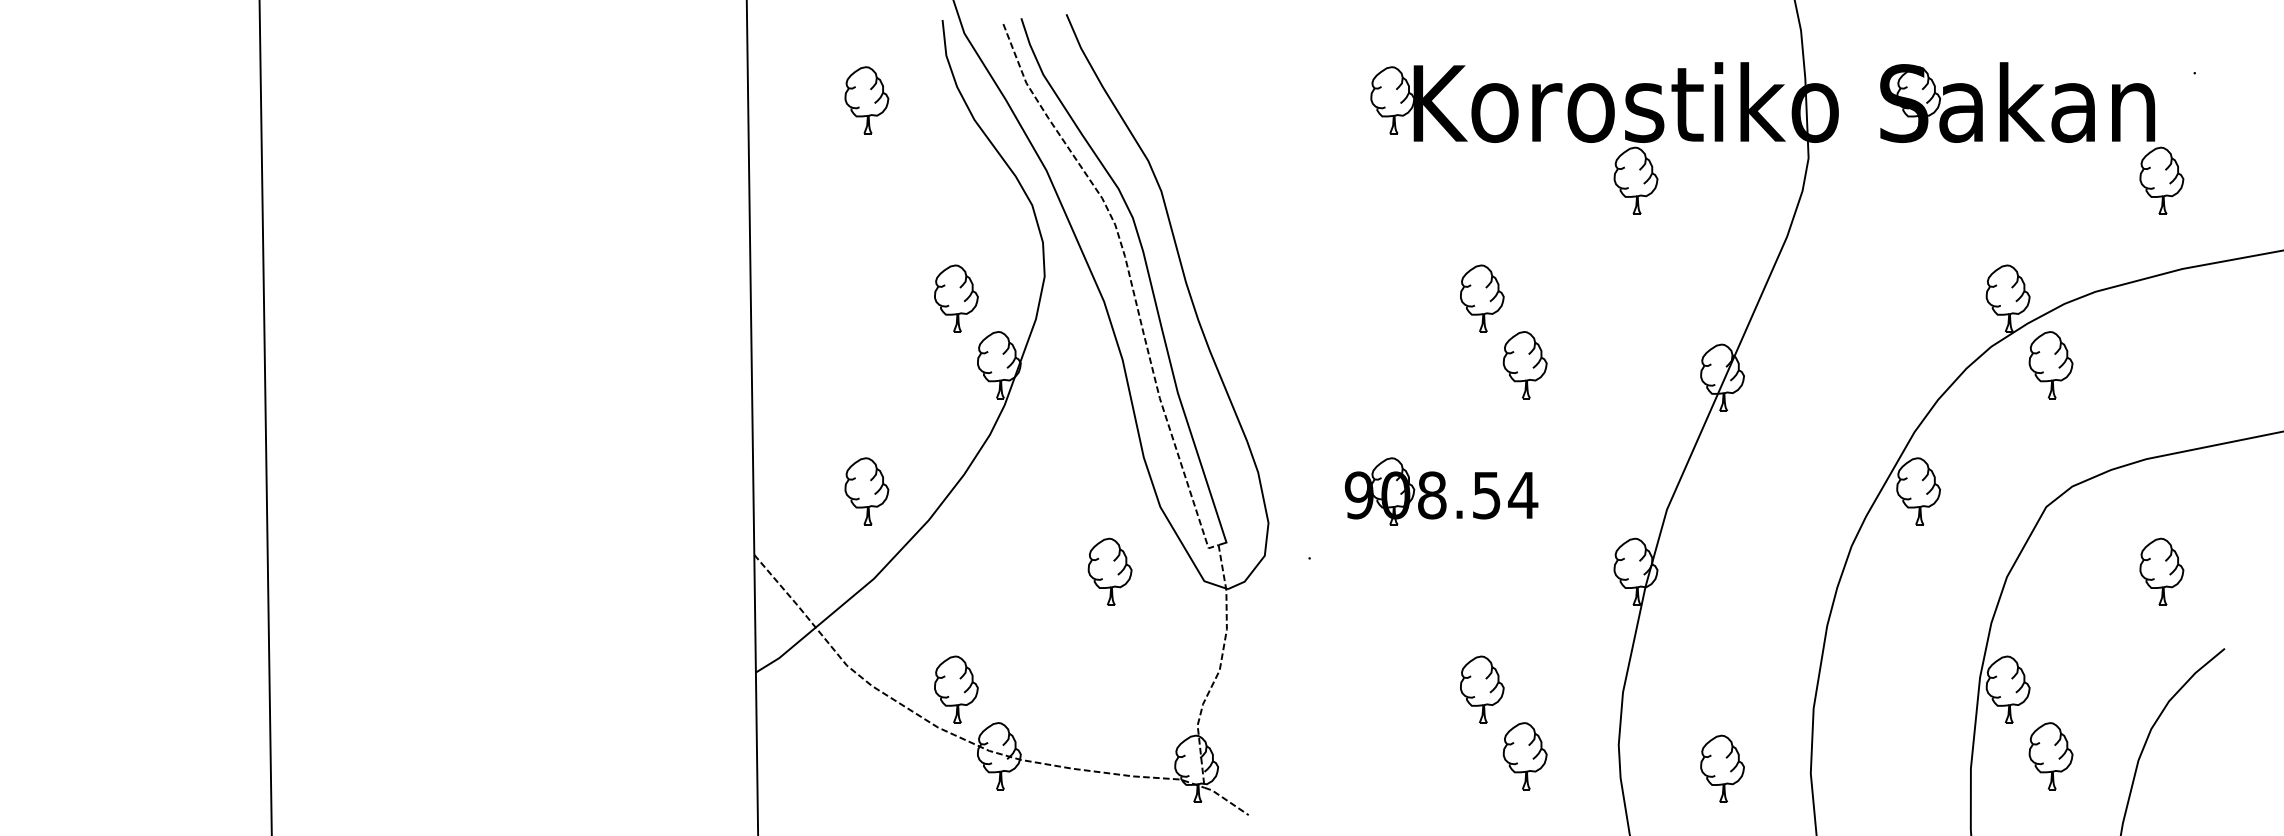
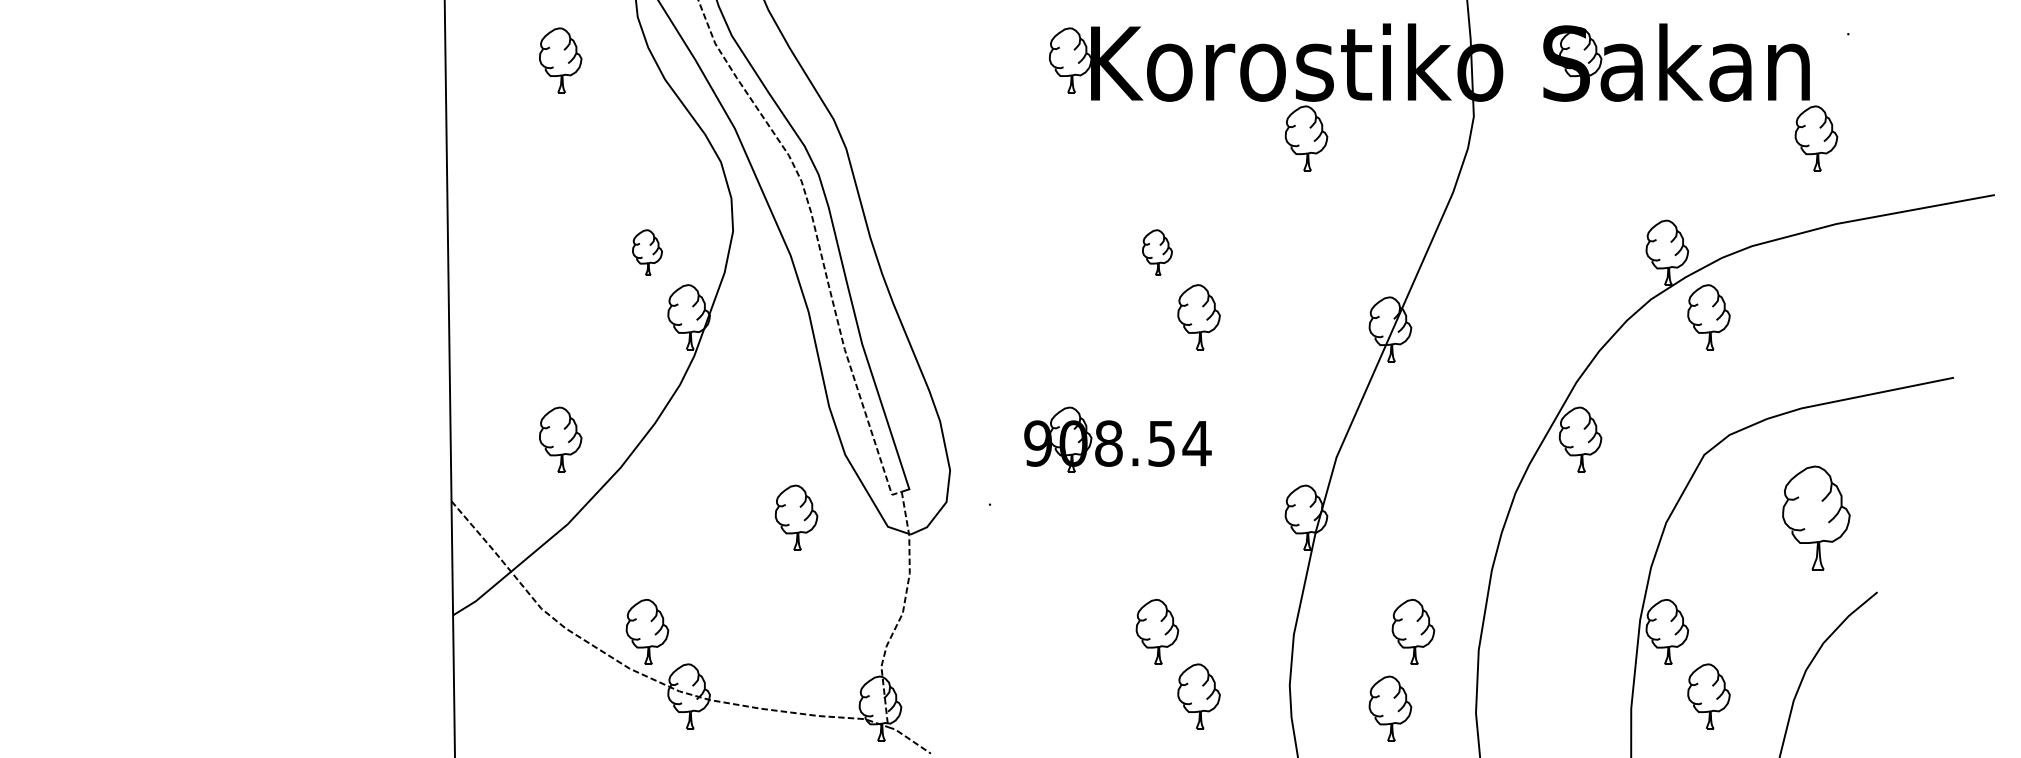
part: (956, 298) -> (647, 252), size x0.7
part: (1482, 298) -> (1157, 252), size x0.7
part: (2161, 571) -> (1816, 517), size x1.6
part: (1746, 689) -> (1413, 631), added

